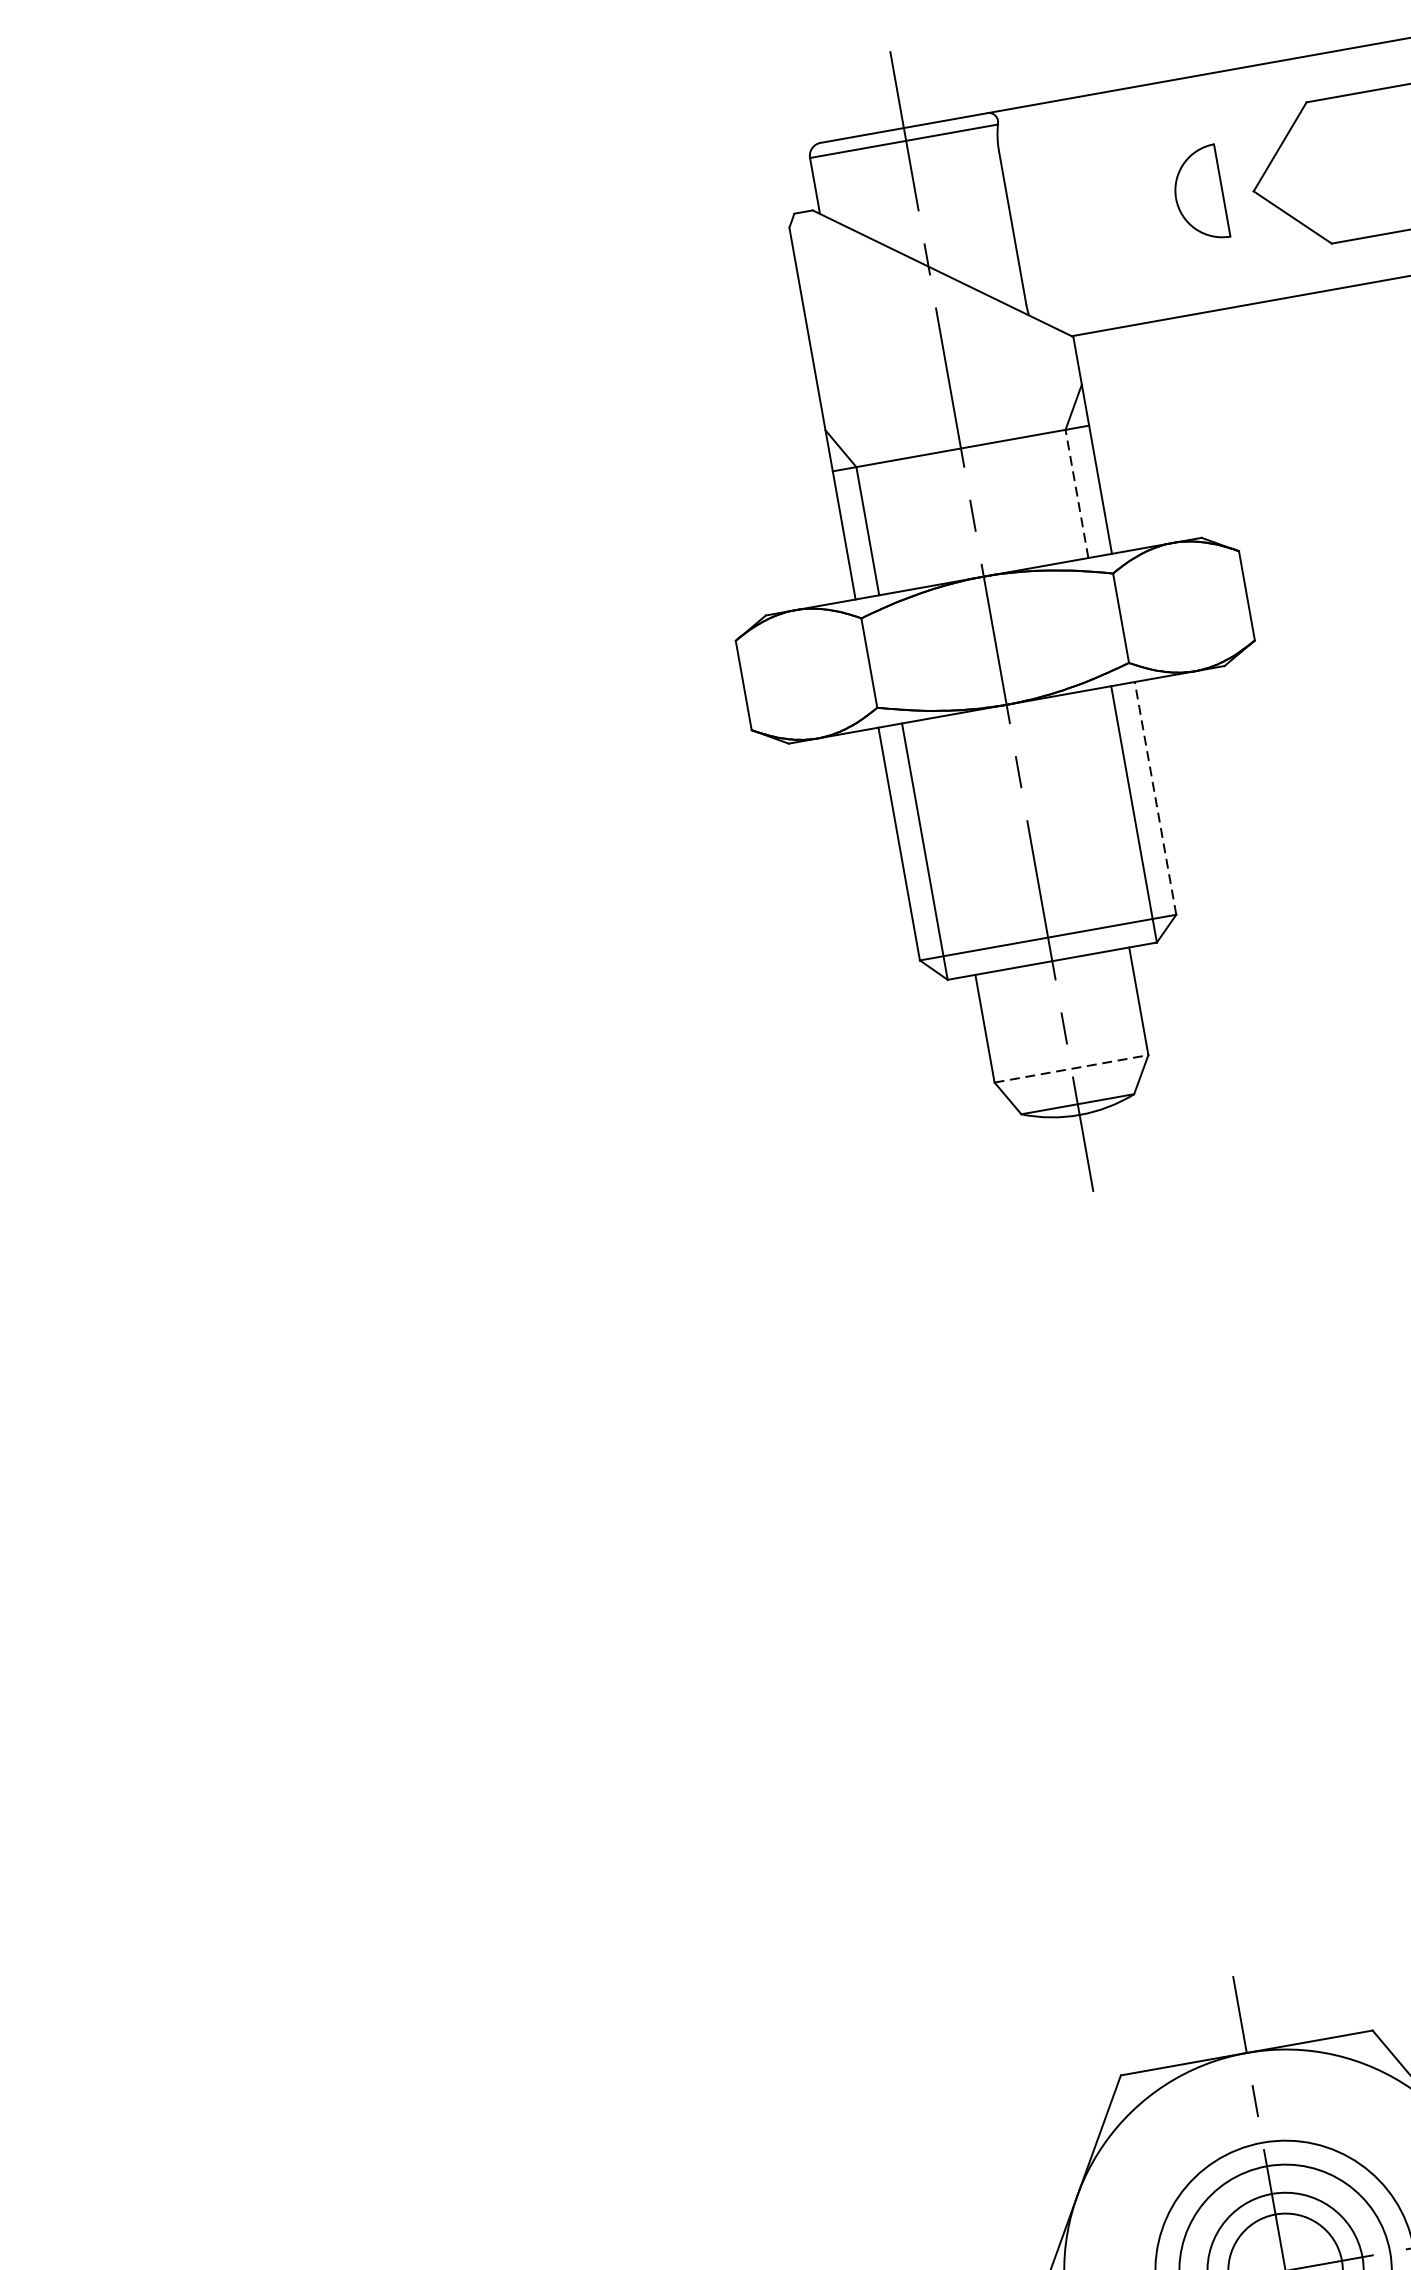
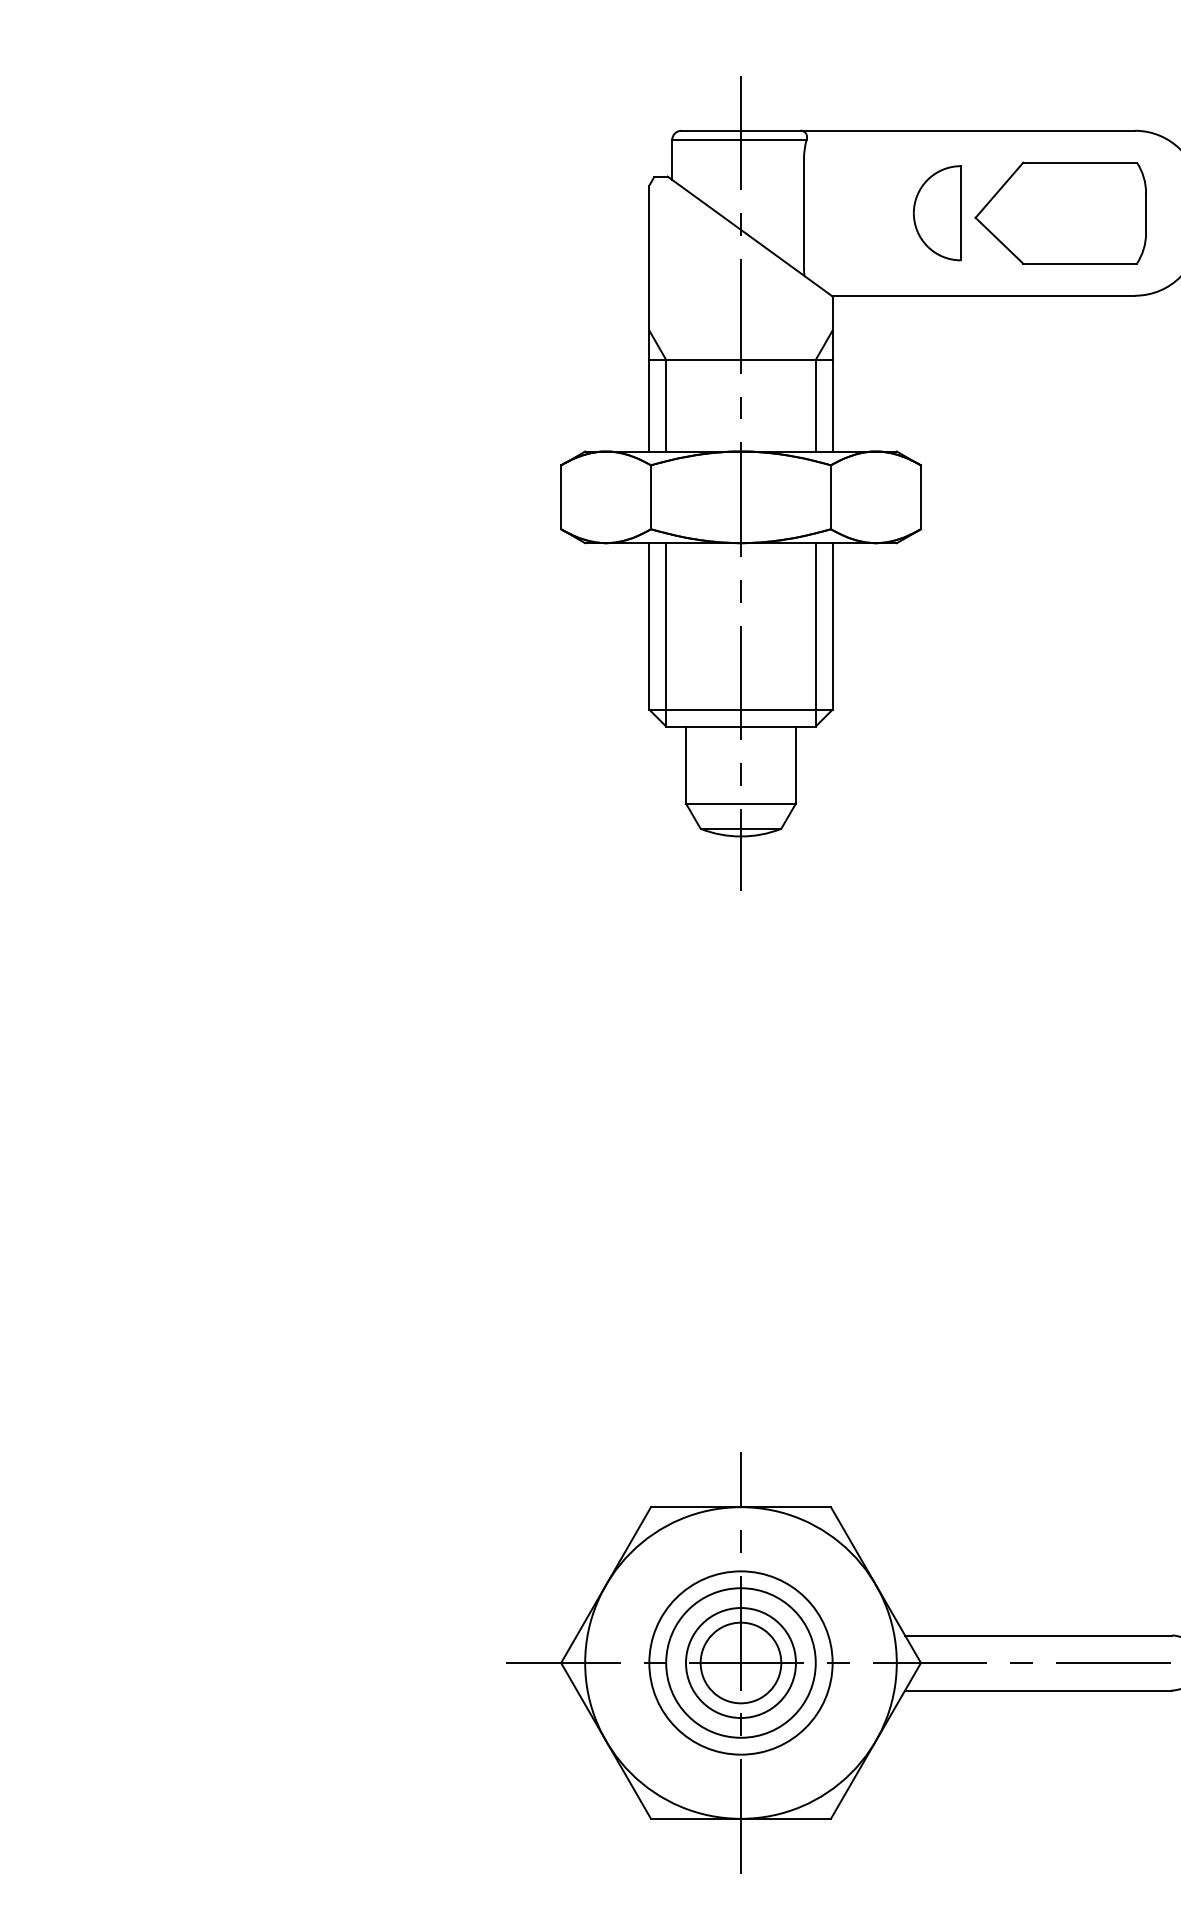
part: (1199, 194) -> (937, 213), size x1.43
line: (1076, 493) -> (815, 405), dashed -> solid
line: (1155, 797) -> (832, 625), dashed -> solid
line: (1070, 1068) -> (740, 803), dashed -> solid

